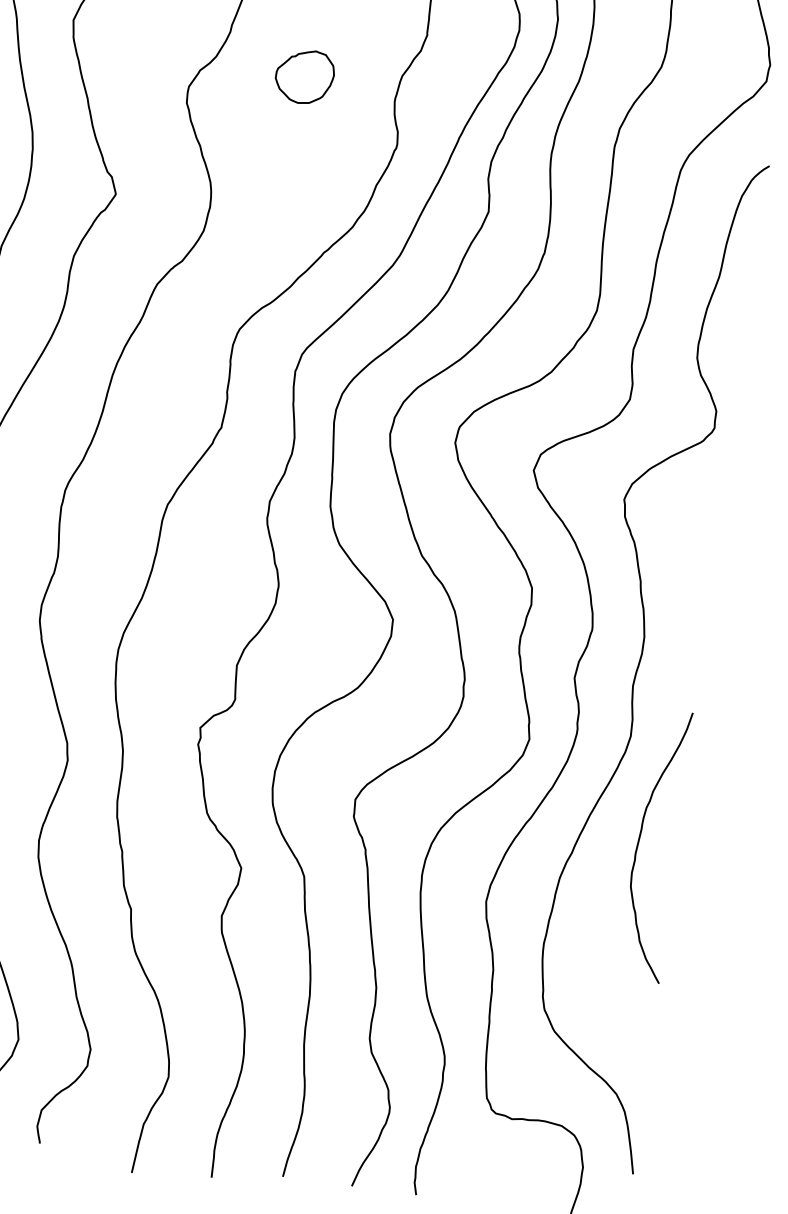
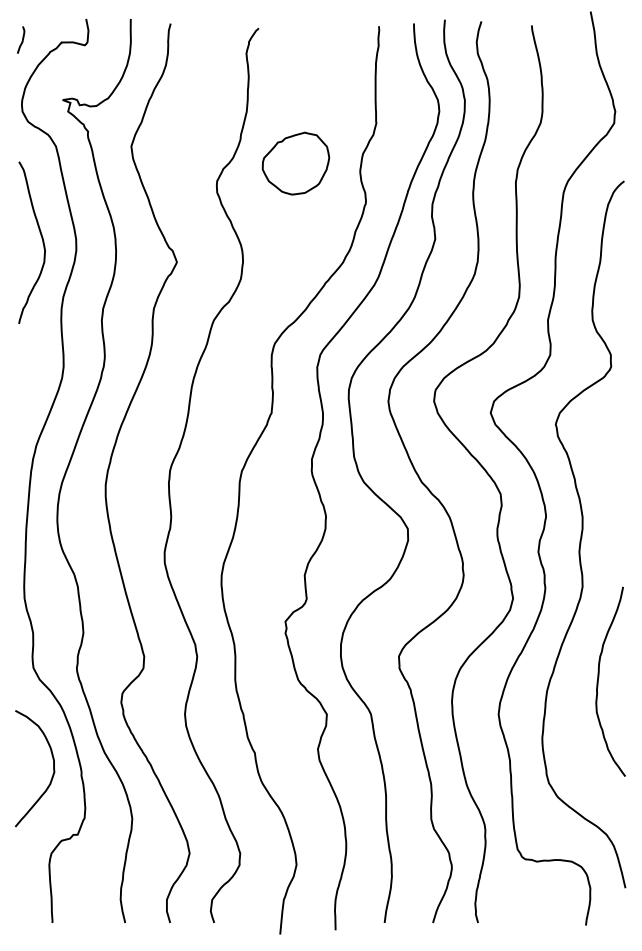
part: (304, 76) -> (295, 163), size x1.67
curve: (641, 837) -> (599, 677), moved

